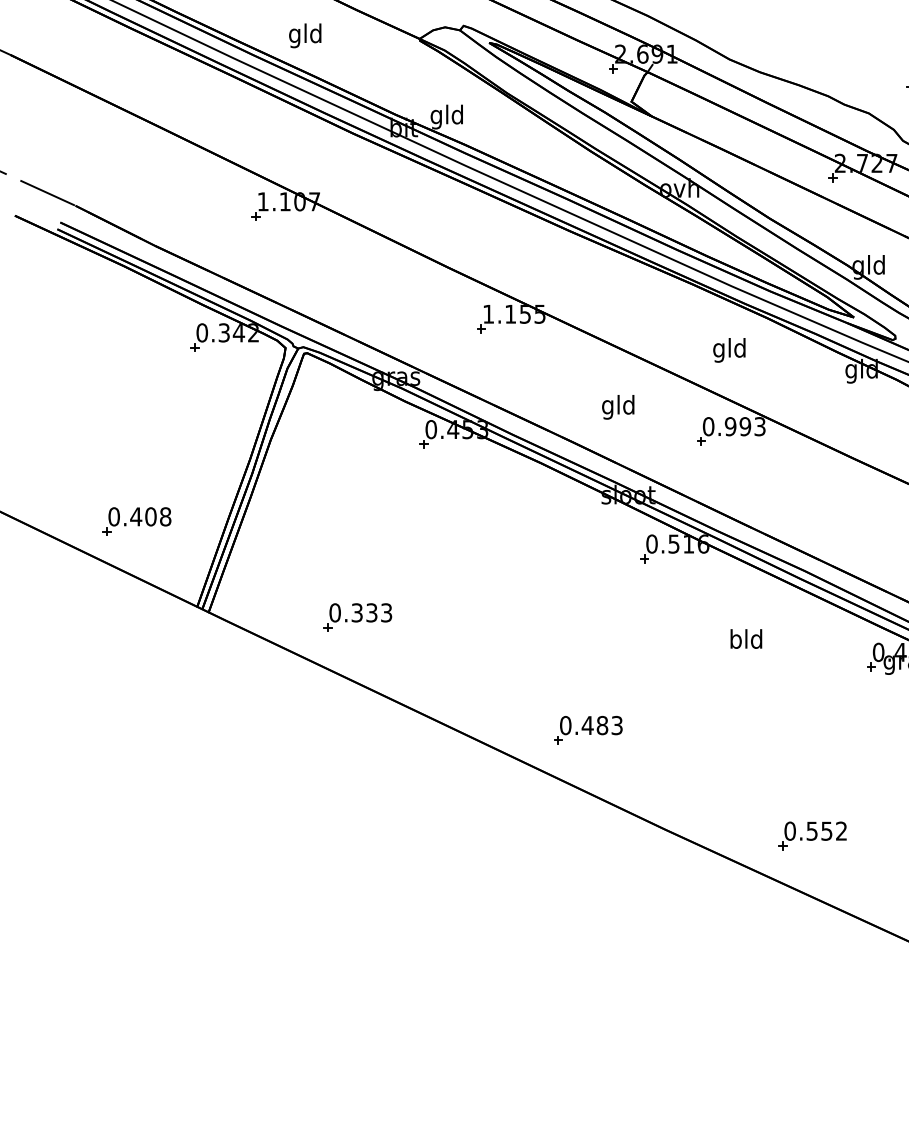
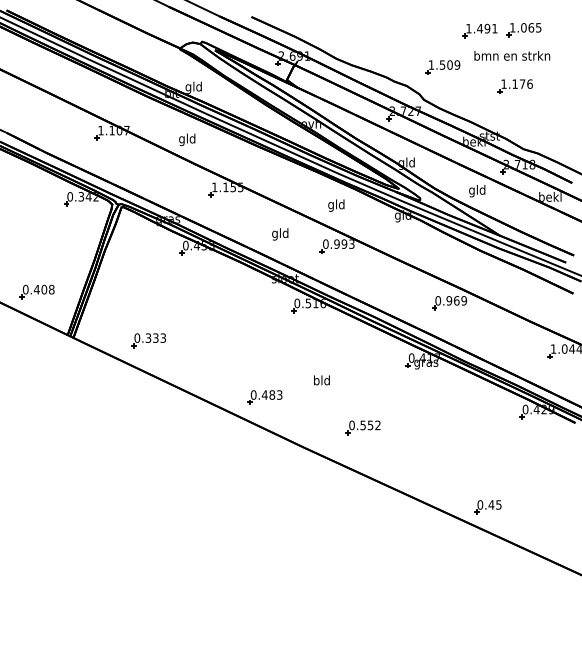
text: (305, 35) -> (187, 139), moved
text: (745, 639) -> (321, 380), moved
part: (810, 835) -> (362, 427), moved

